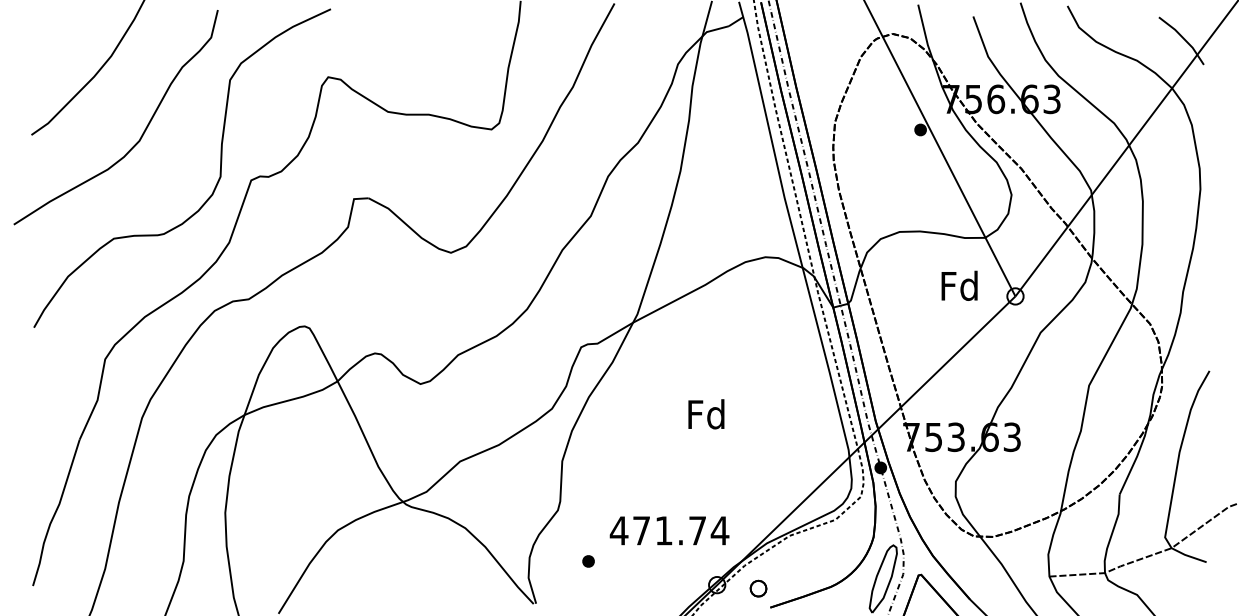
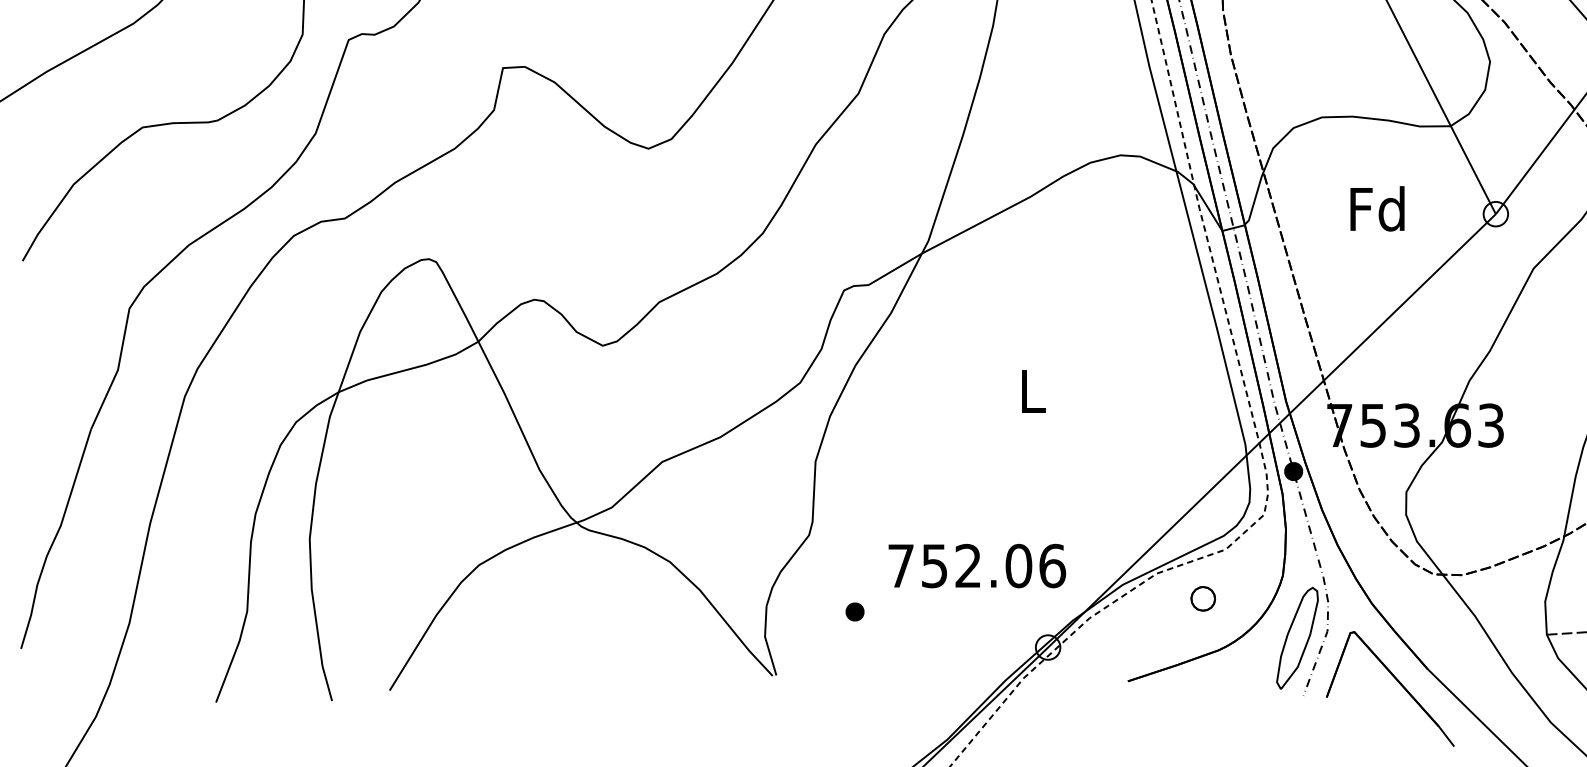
text: (959, 285) -> (1377, 208), moved
text: (706, 414) -> (1032, 391), Fd -> L
text: (669, 530) -> (976, 565), 471.74 -> 752.06
part: (758, 588) -> (1203, 598), moved

